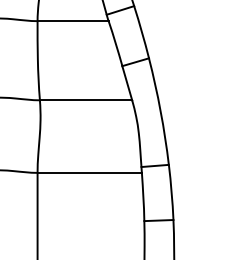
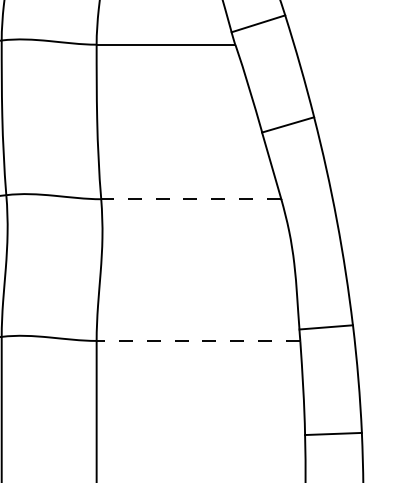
line: (85, 100) -> (190, 199), solid -> dashed
line: (89, 172) -> (198, 340), solid -> dashed

